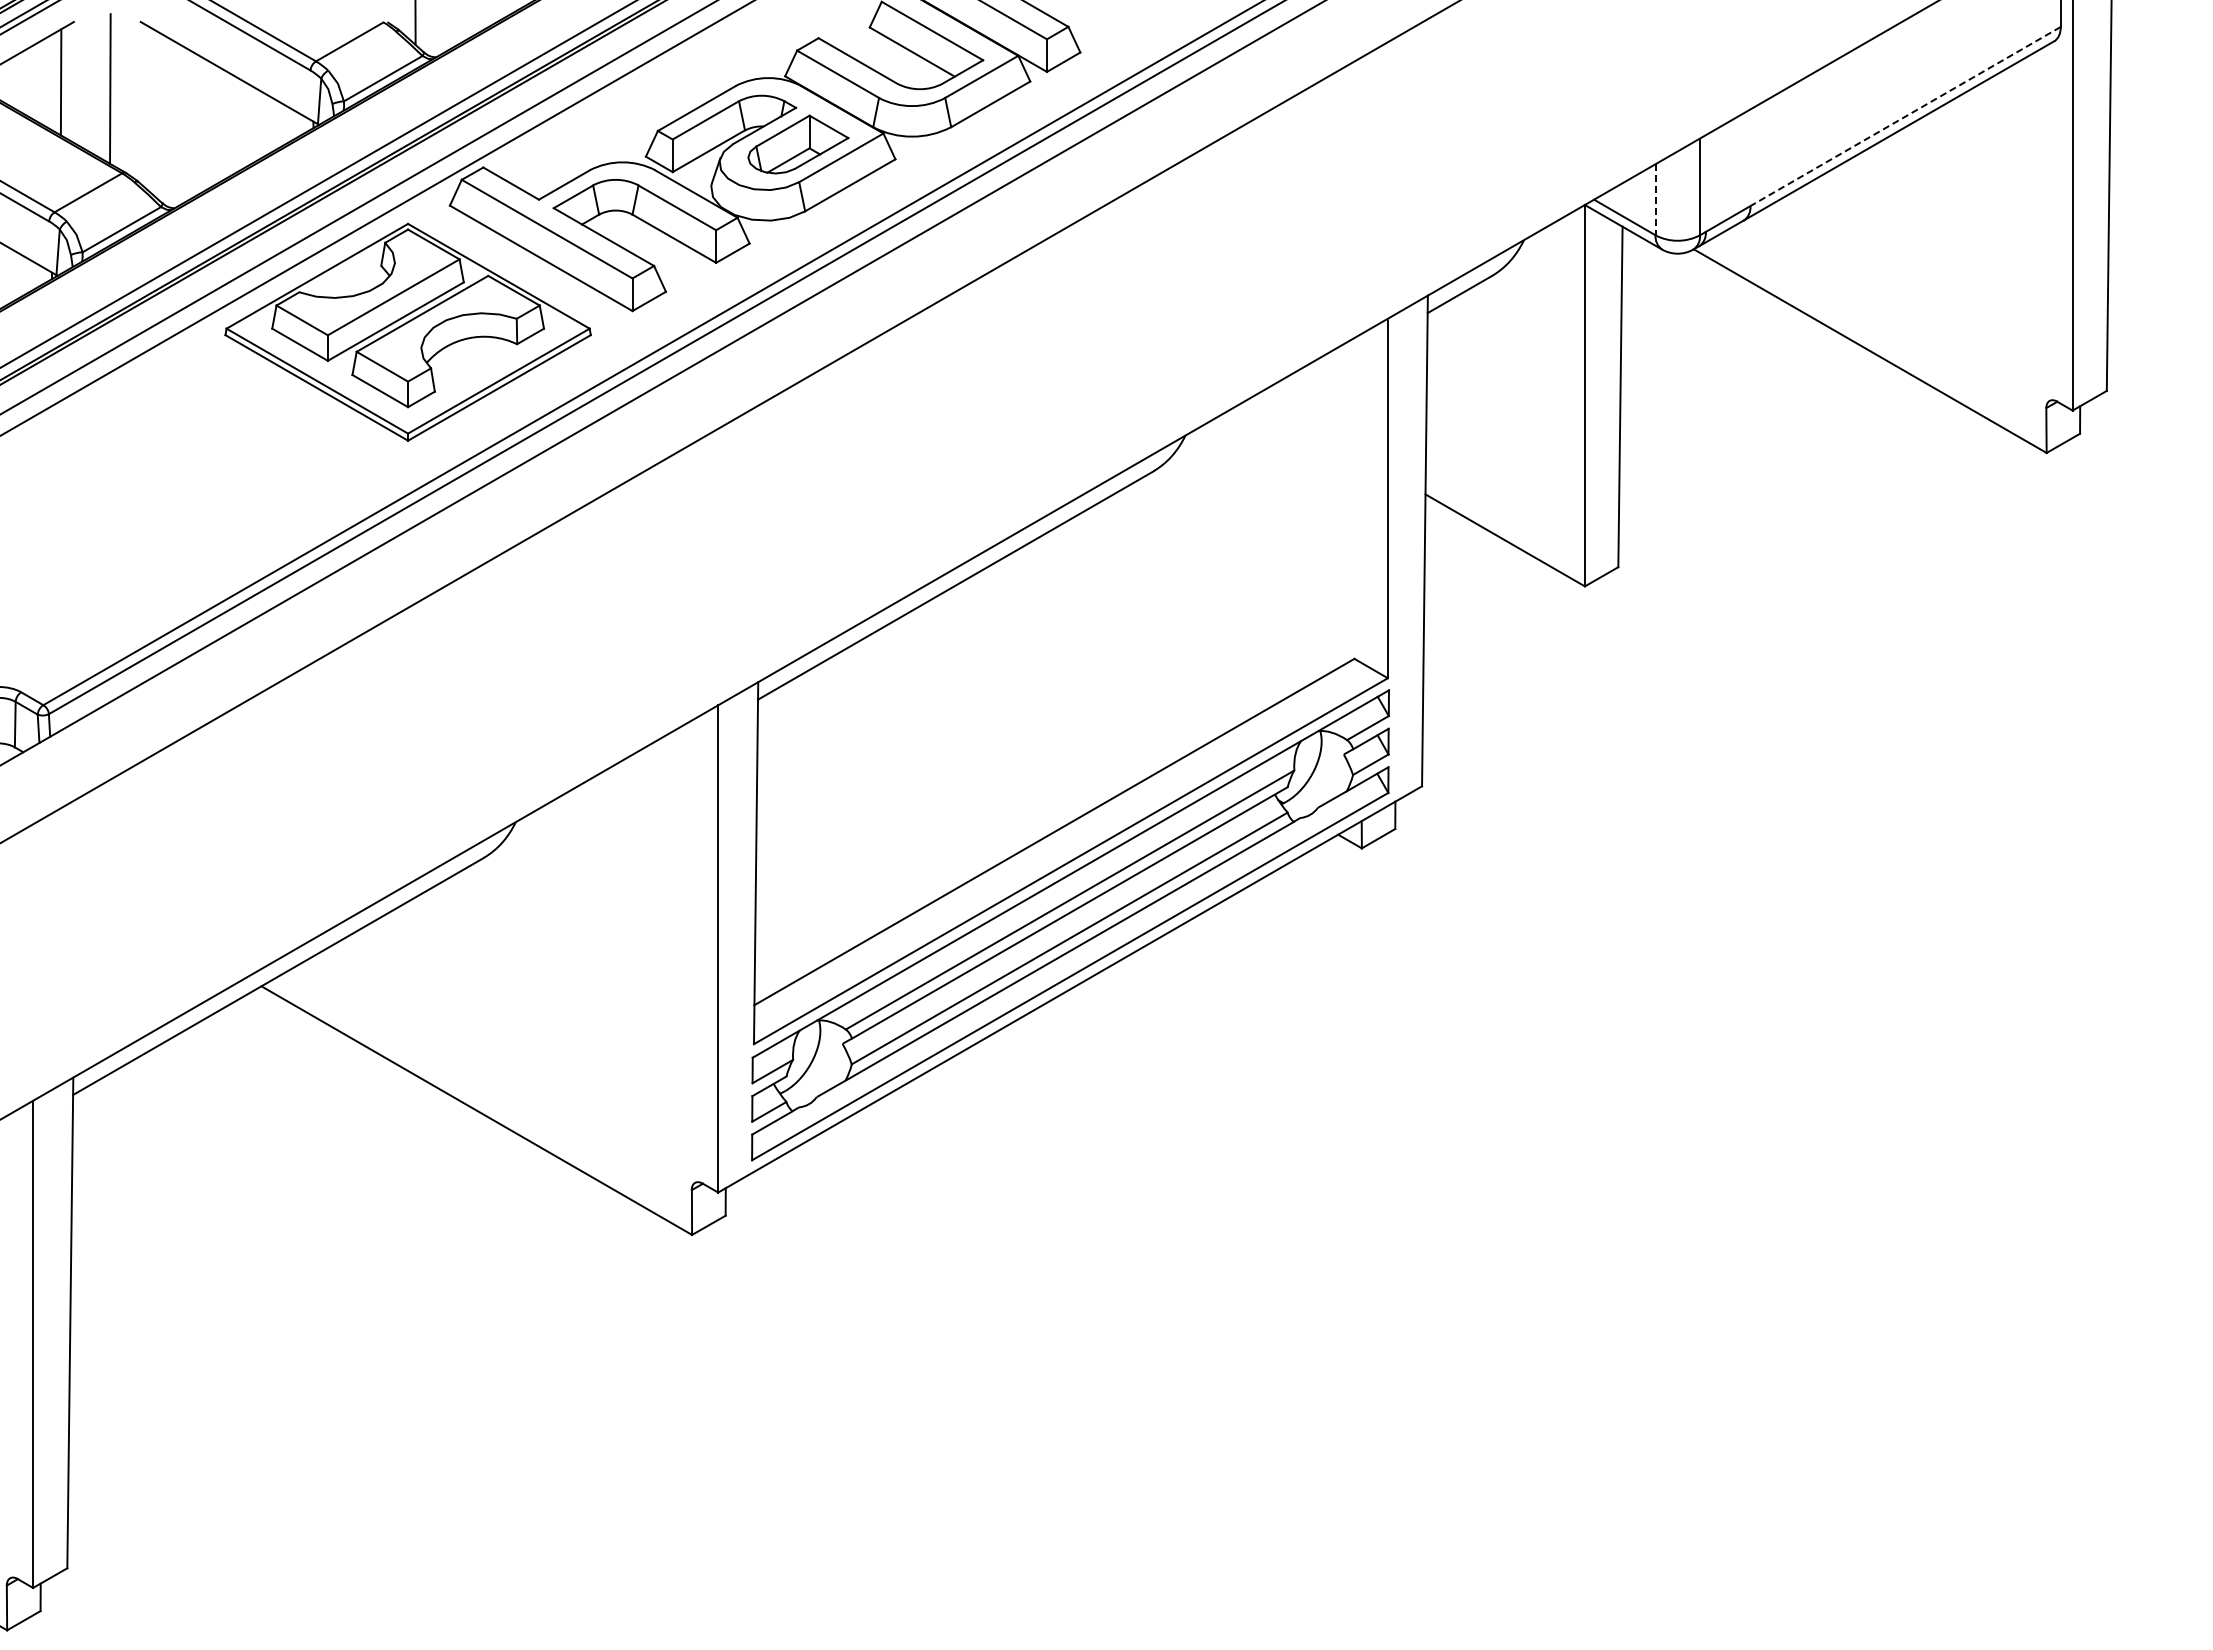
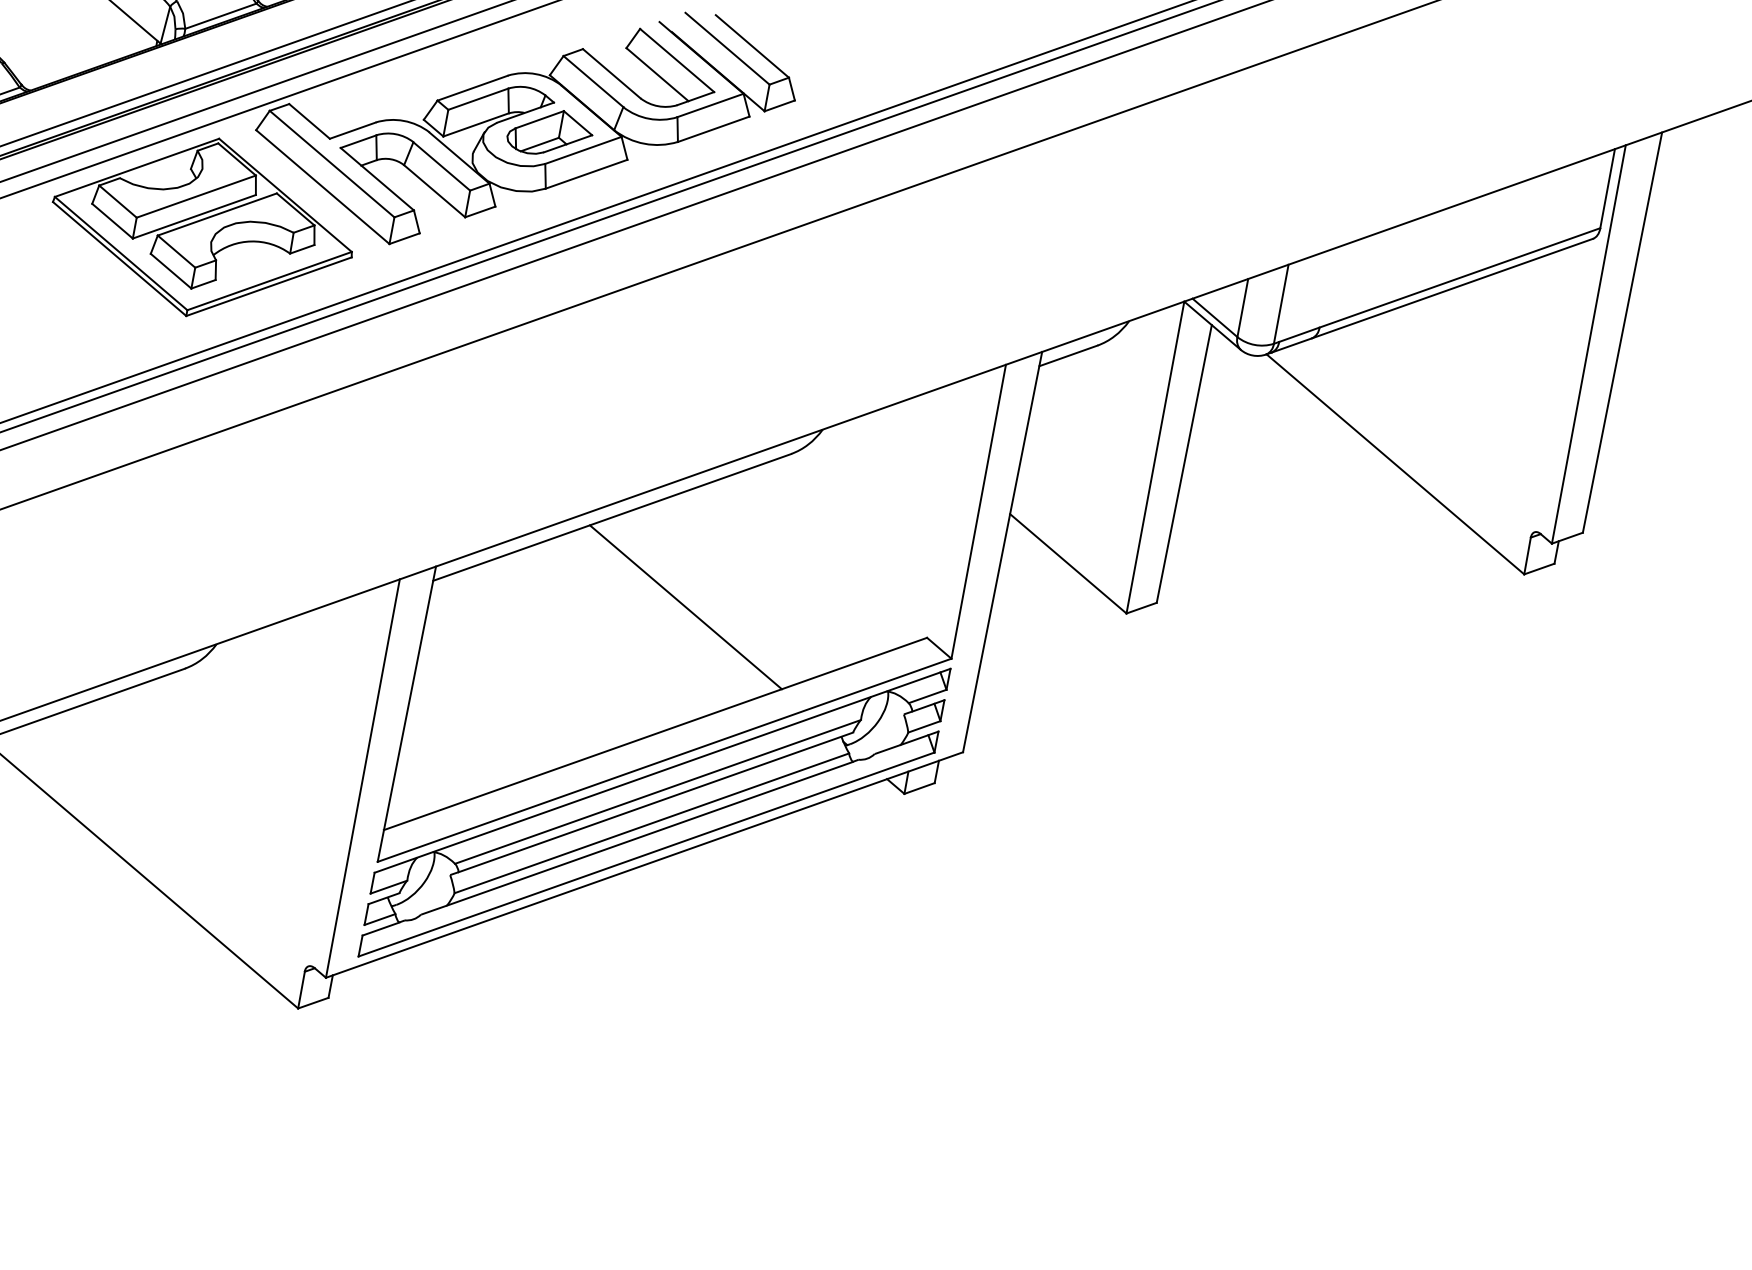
line: (1905, 116) -> (1459, 277), dashed -> solid
line: (1655, 199) -> (1242, 307), dashed -> solid
line: (1062, 675) -> (685, 607), added

